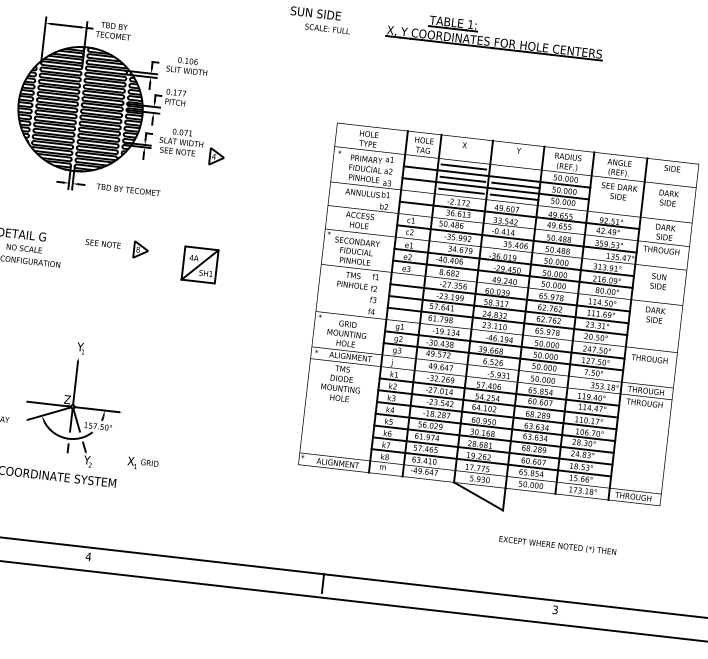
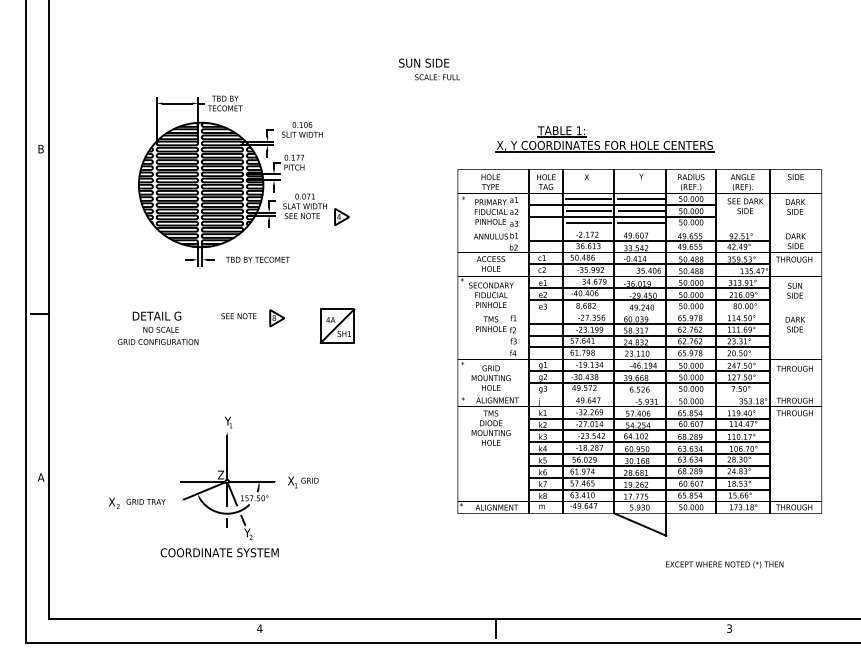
part: (494, 36) -> (604, 139), moved
line: (517, 172) -> (642, 198), added
text: (143, 464) -> (303, 482), moved

